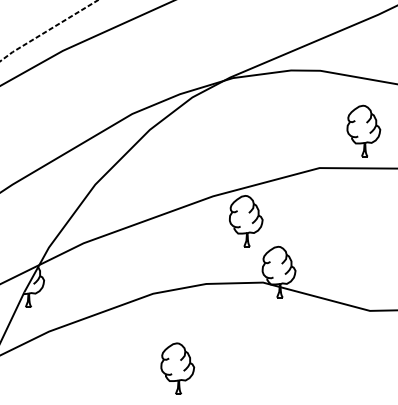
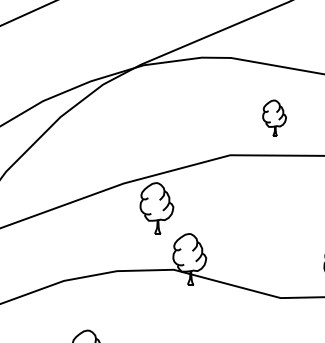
part: (363, 130) -> (274, 117), size x0.7

